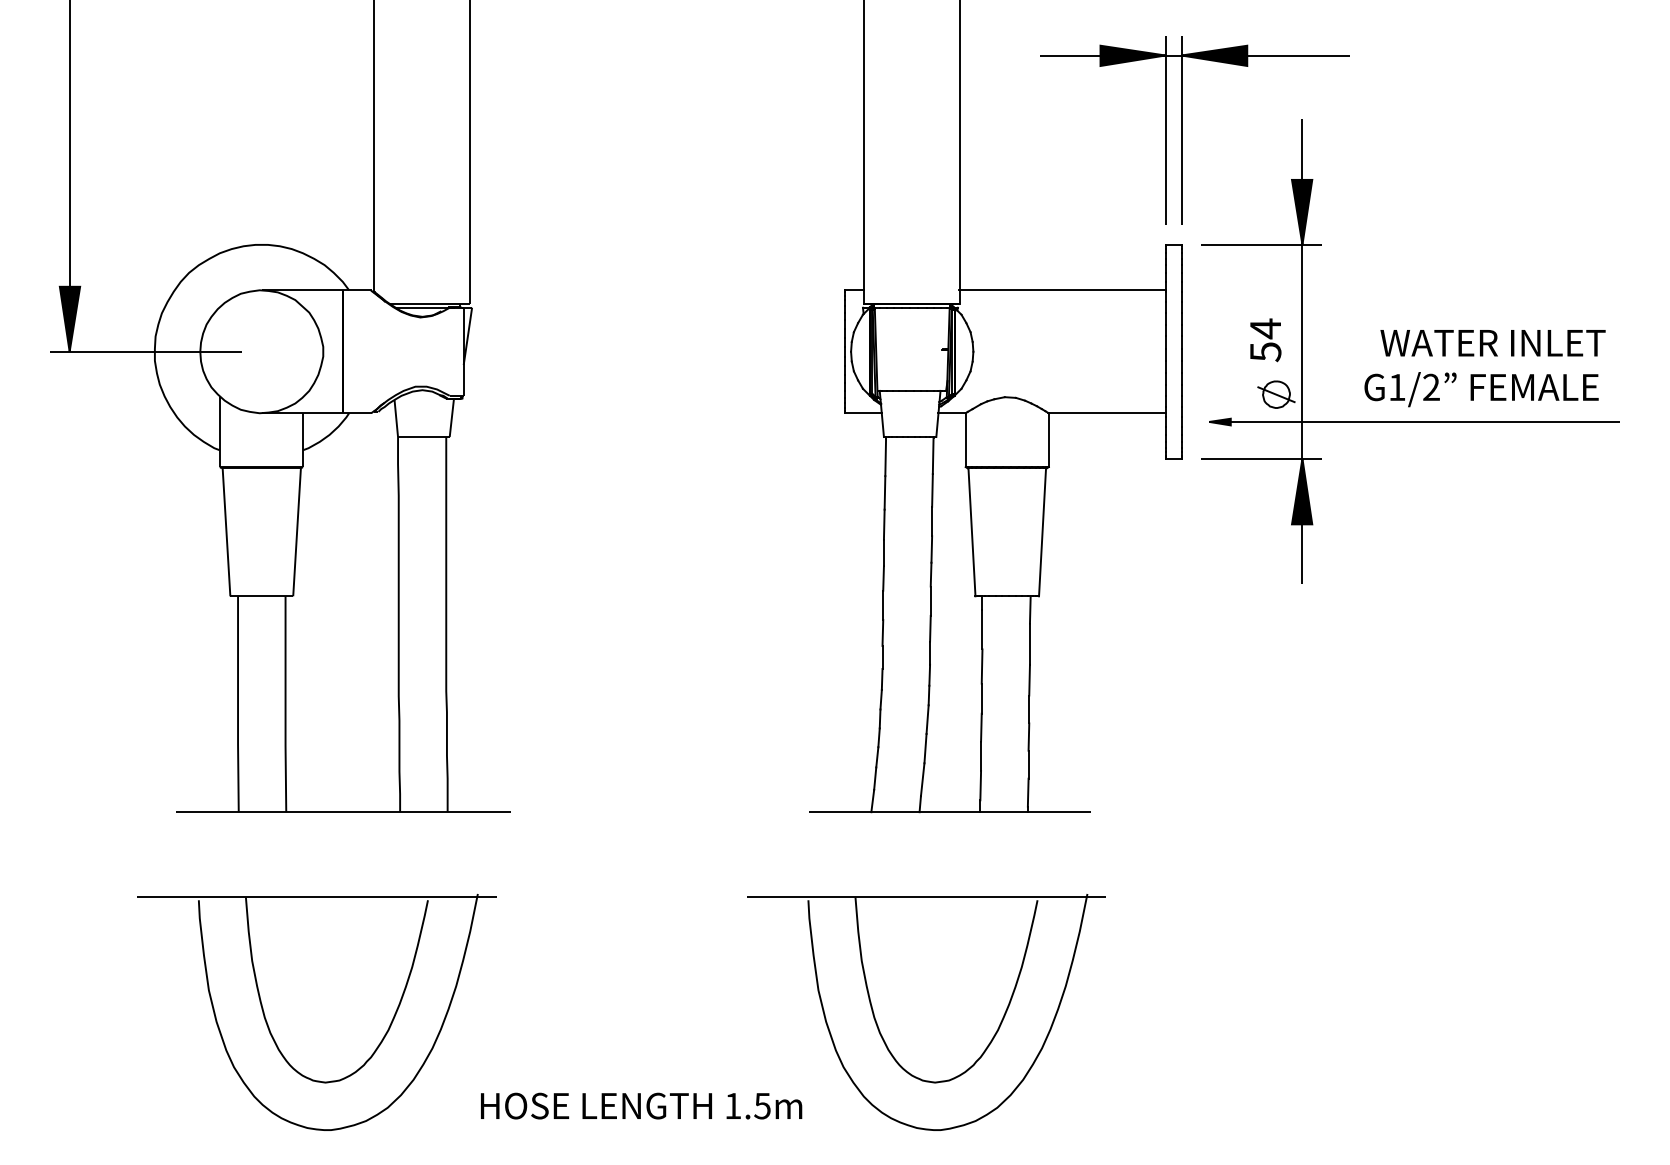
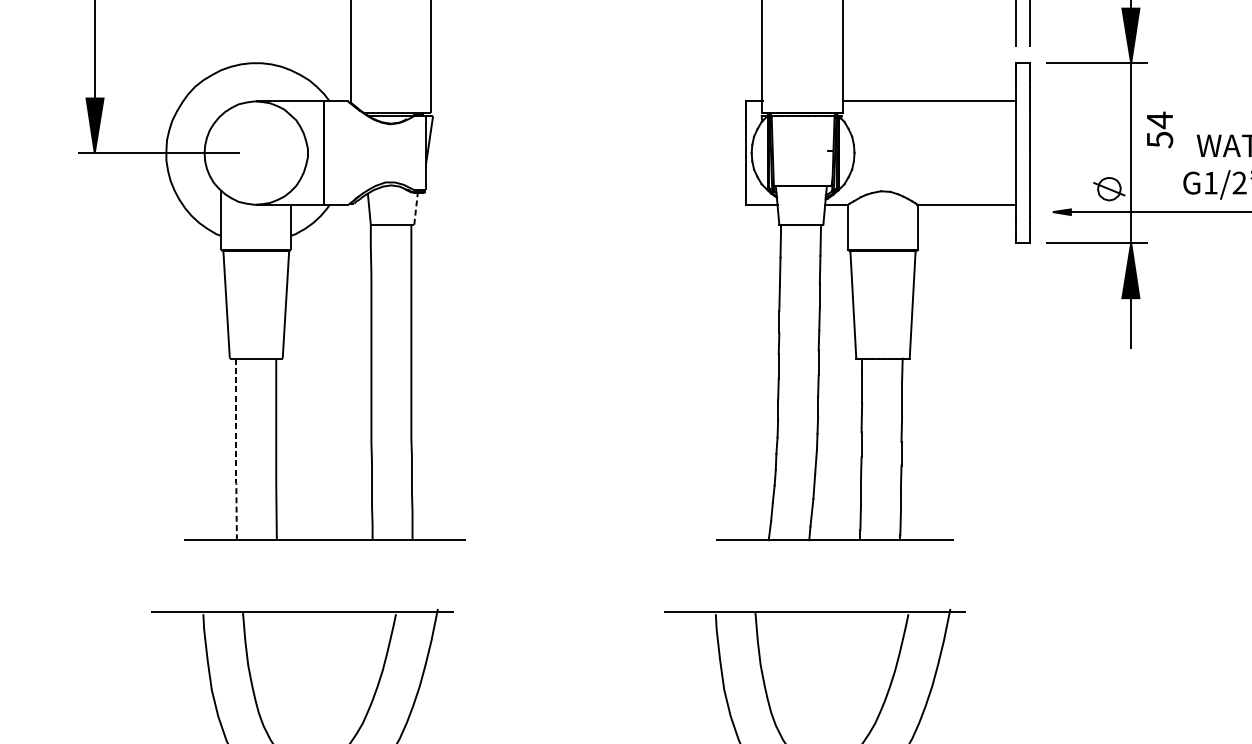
text: (1265, 340) -> (1159, 130), moved
line: (451, 418) -> (415, 209), solid -> dashed
line: (238, 704) -> (236, 449), solid -> dashed

